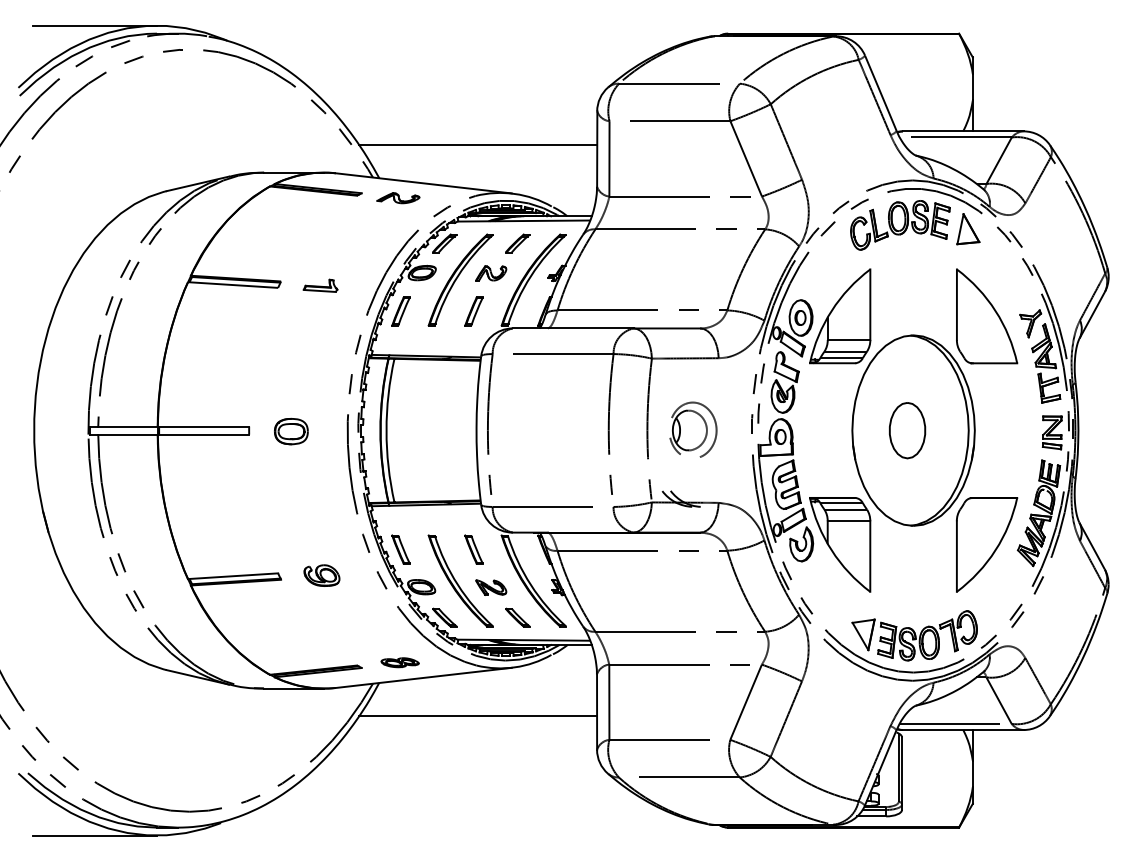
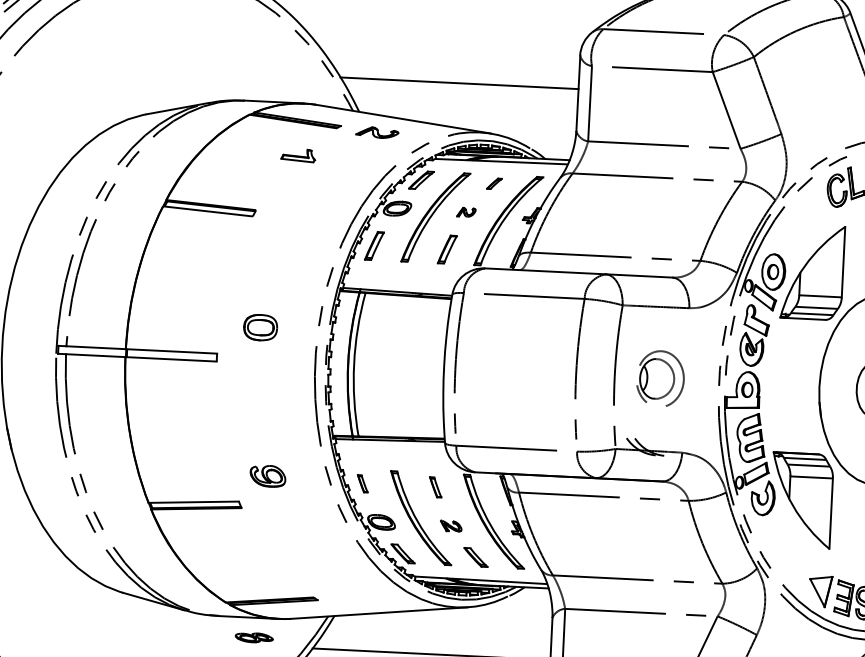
part: (517, 243) -> (494, 183), size x0.6
part: (491, 273) -> (466, 212), size x0.6
part: (320, 285) -> (298, 155), moved
part: (291, 431) -> (260, 327), moved
part: (400, 549) -> (362, 483), size x0.6
part: (473, 549) -> (435, 487), size x0.7
part: (321, 575) -> (267, 476), moved
part: (491, 587) -> (451, 526), size x0.7
part: (399, 662) -> (253, 637), moved

